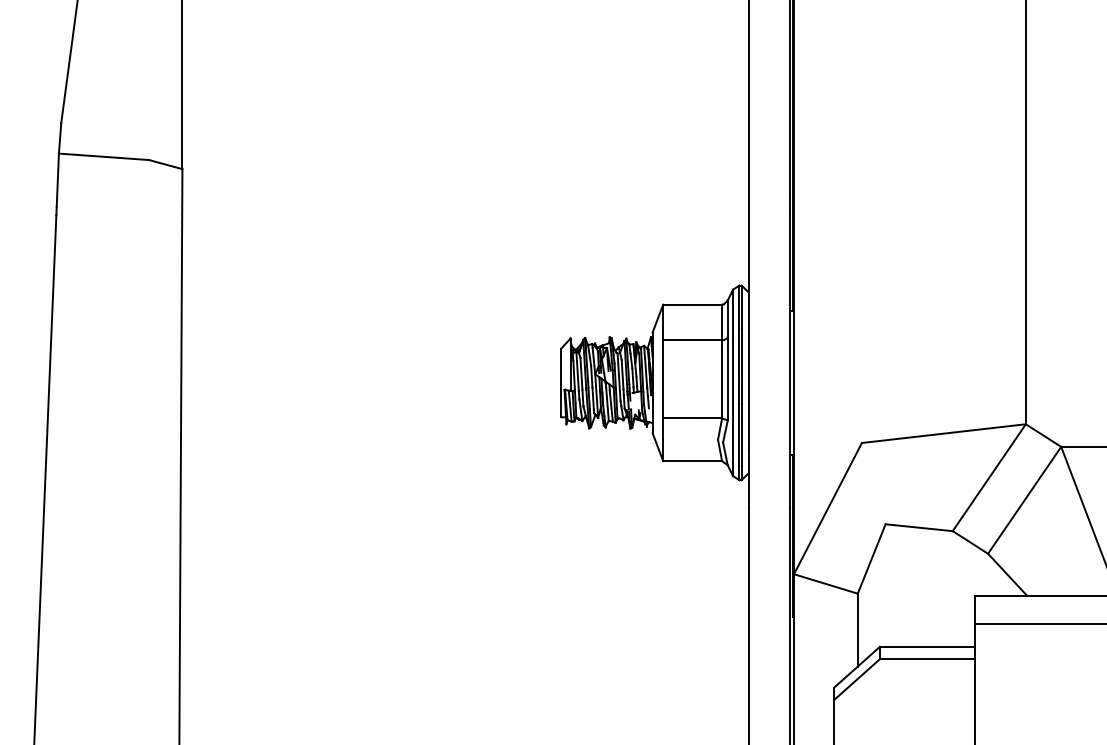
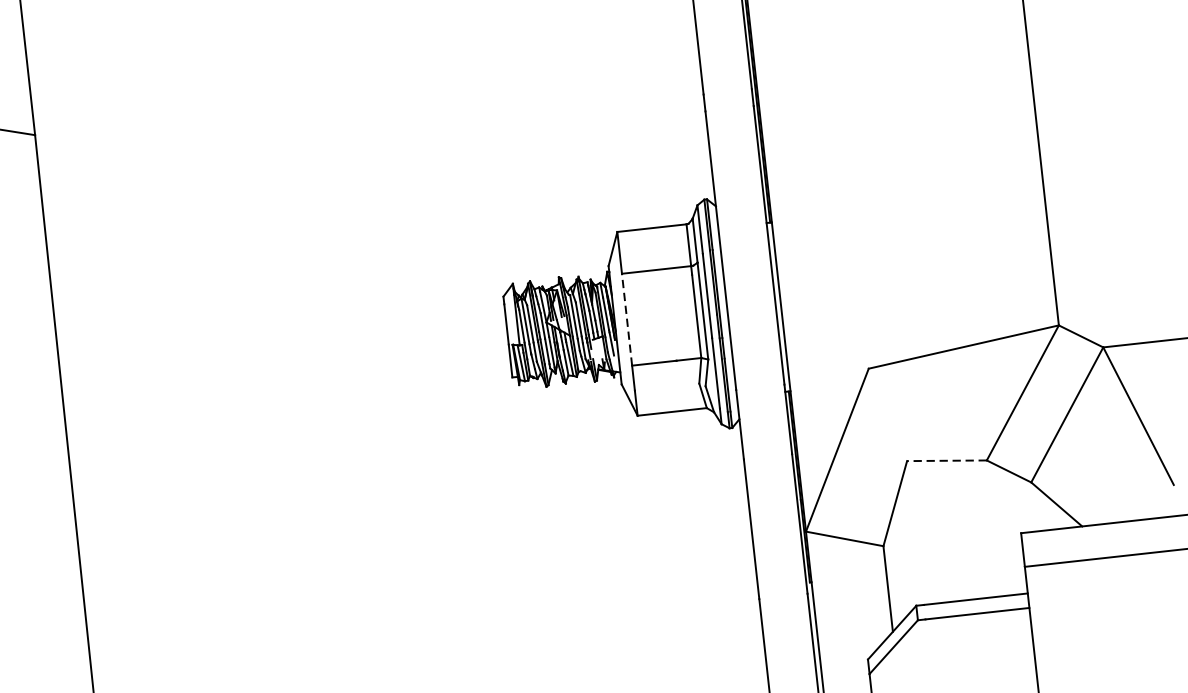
line: (663, 378) -> (627, 318), solid -> dashed
line: (919, 527) -> (947, 460), solid -> dashed

